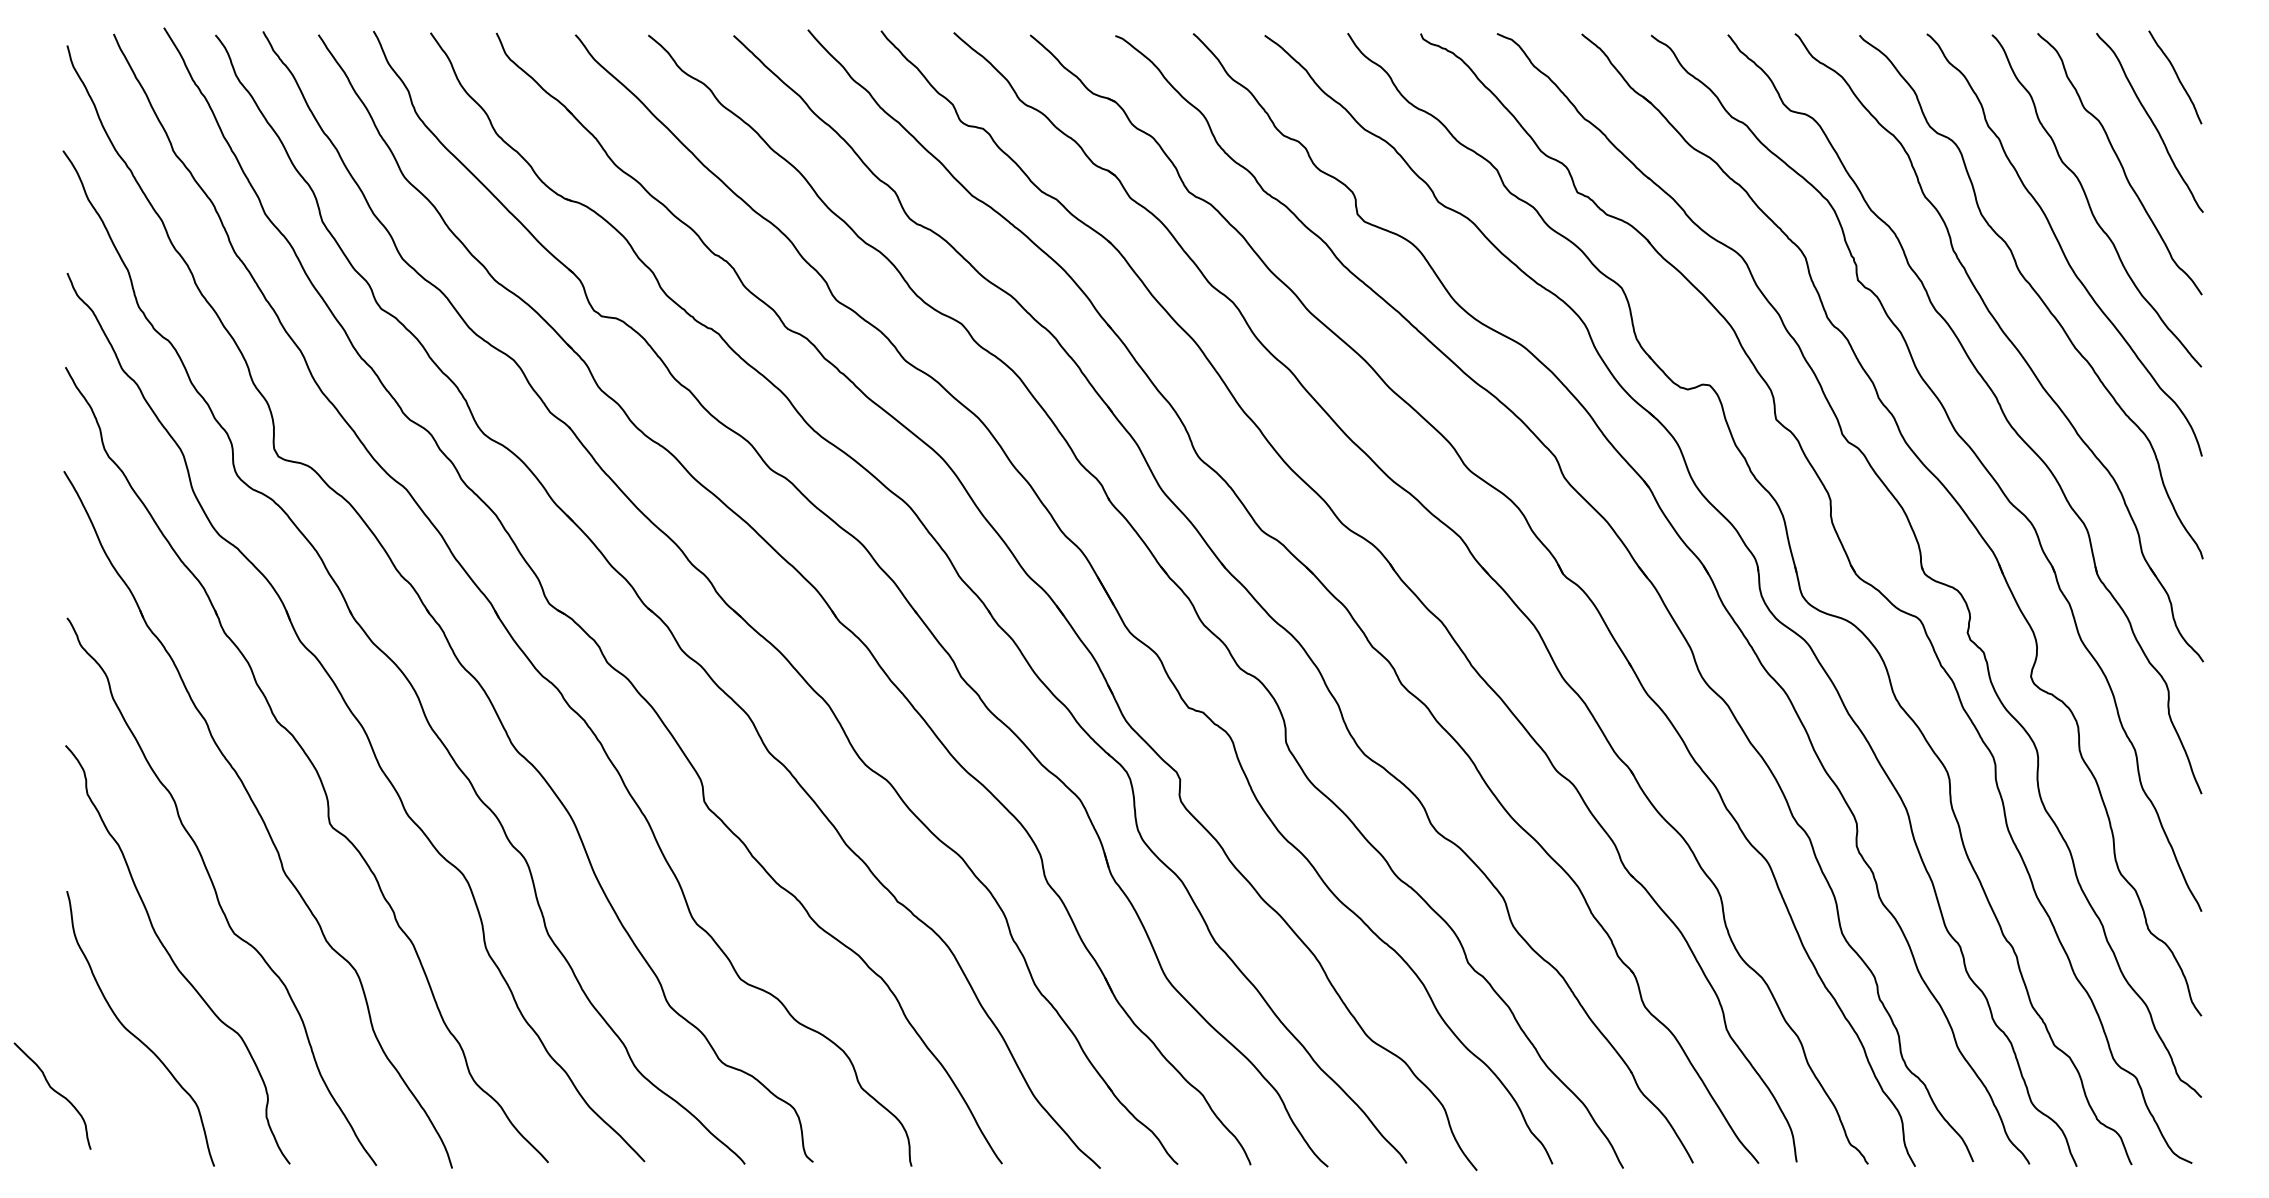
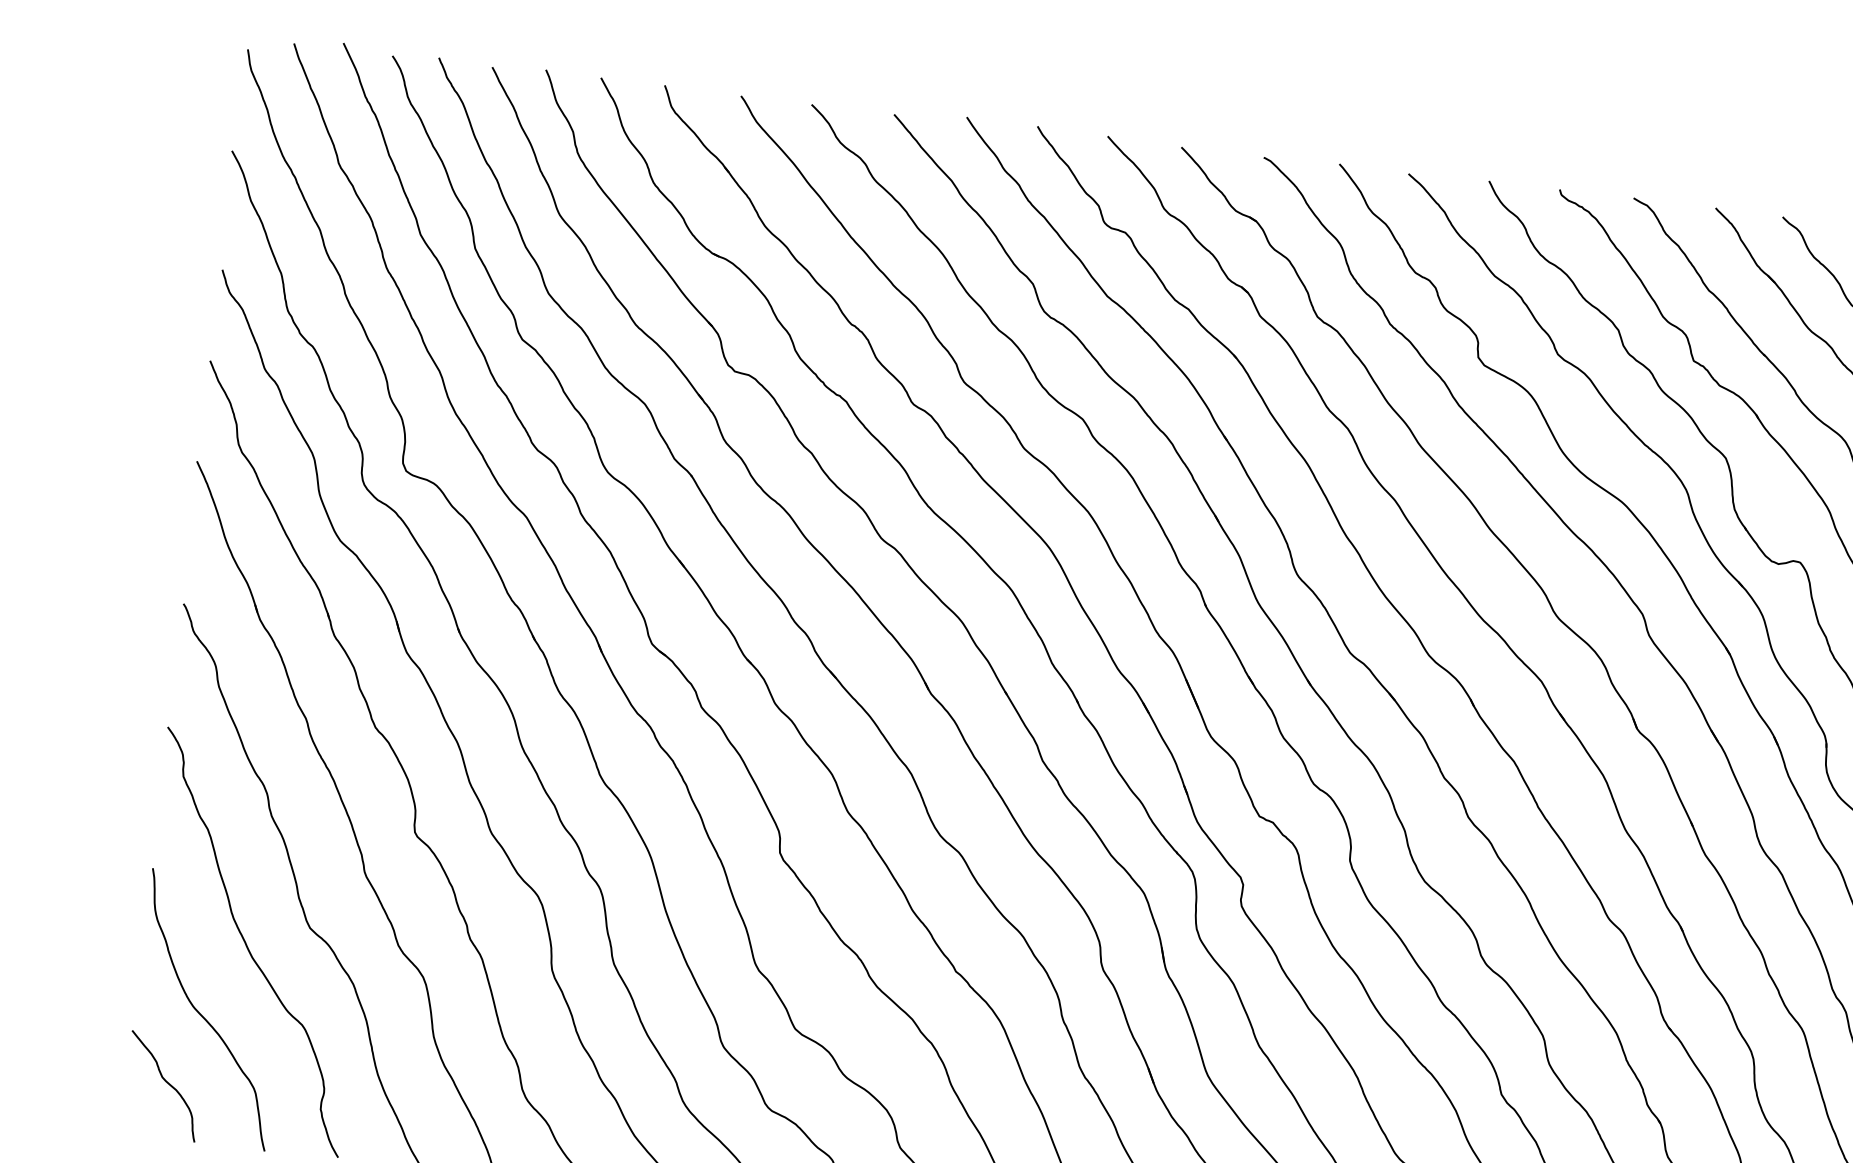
curve: (55, 1092) -> (166, 1083), moved

